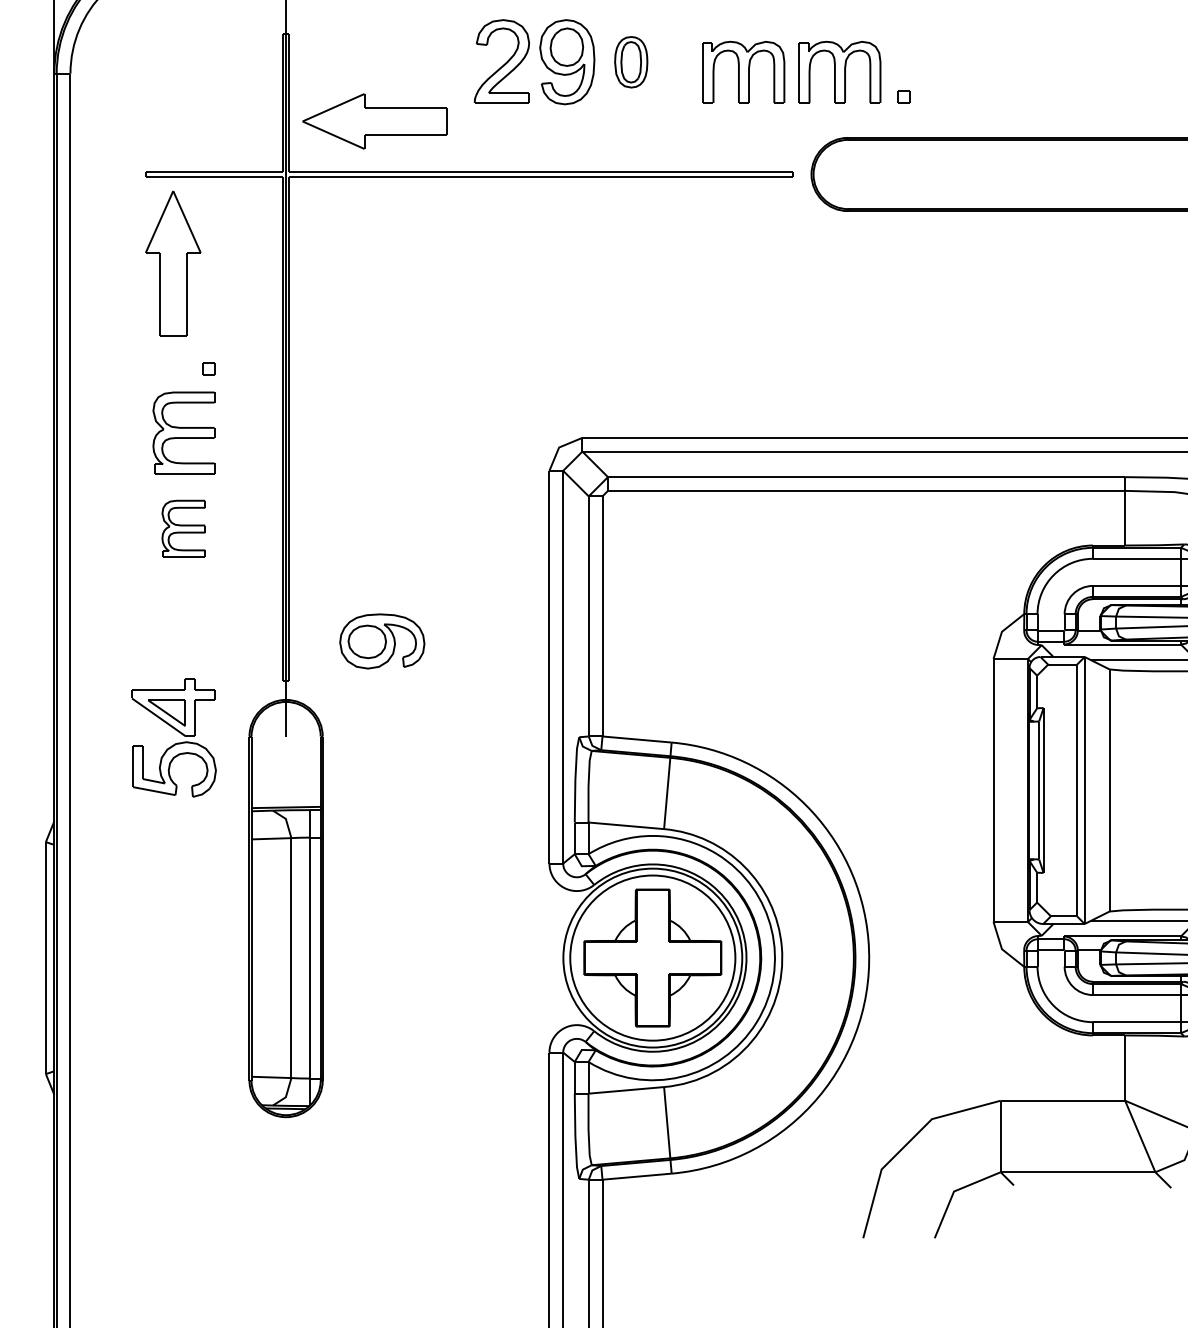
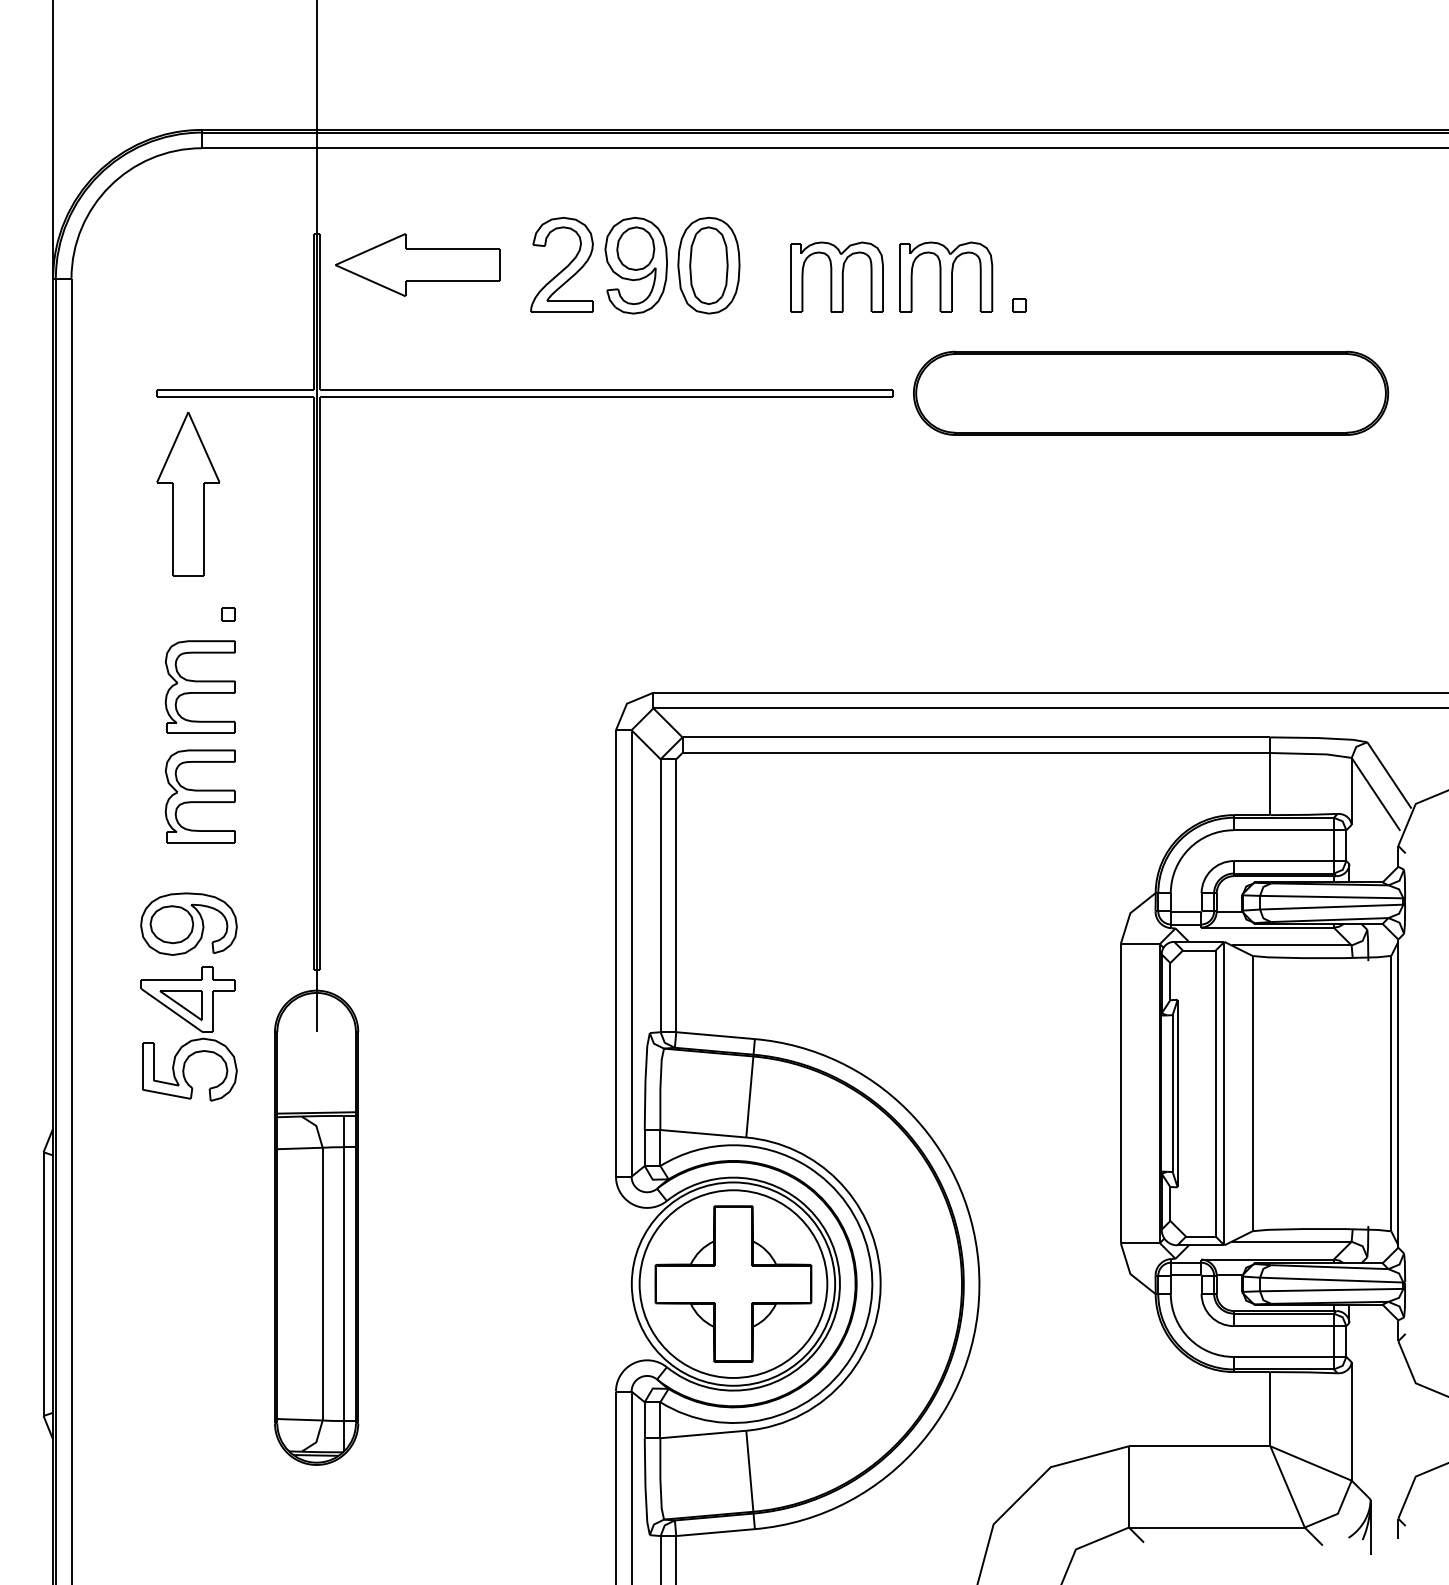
part: (630, 62) -> (708, 265), size x1.67
part: (374, 120) -> (417, 264), moved
part: (183, 529) -> (199, 796), size x1.43
part: (381, 640) -> (188, 923), moved

